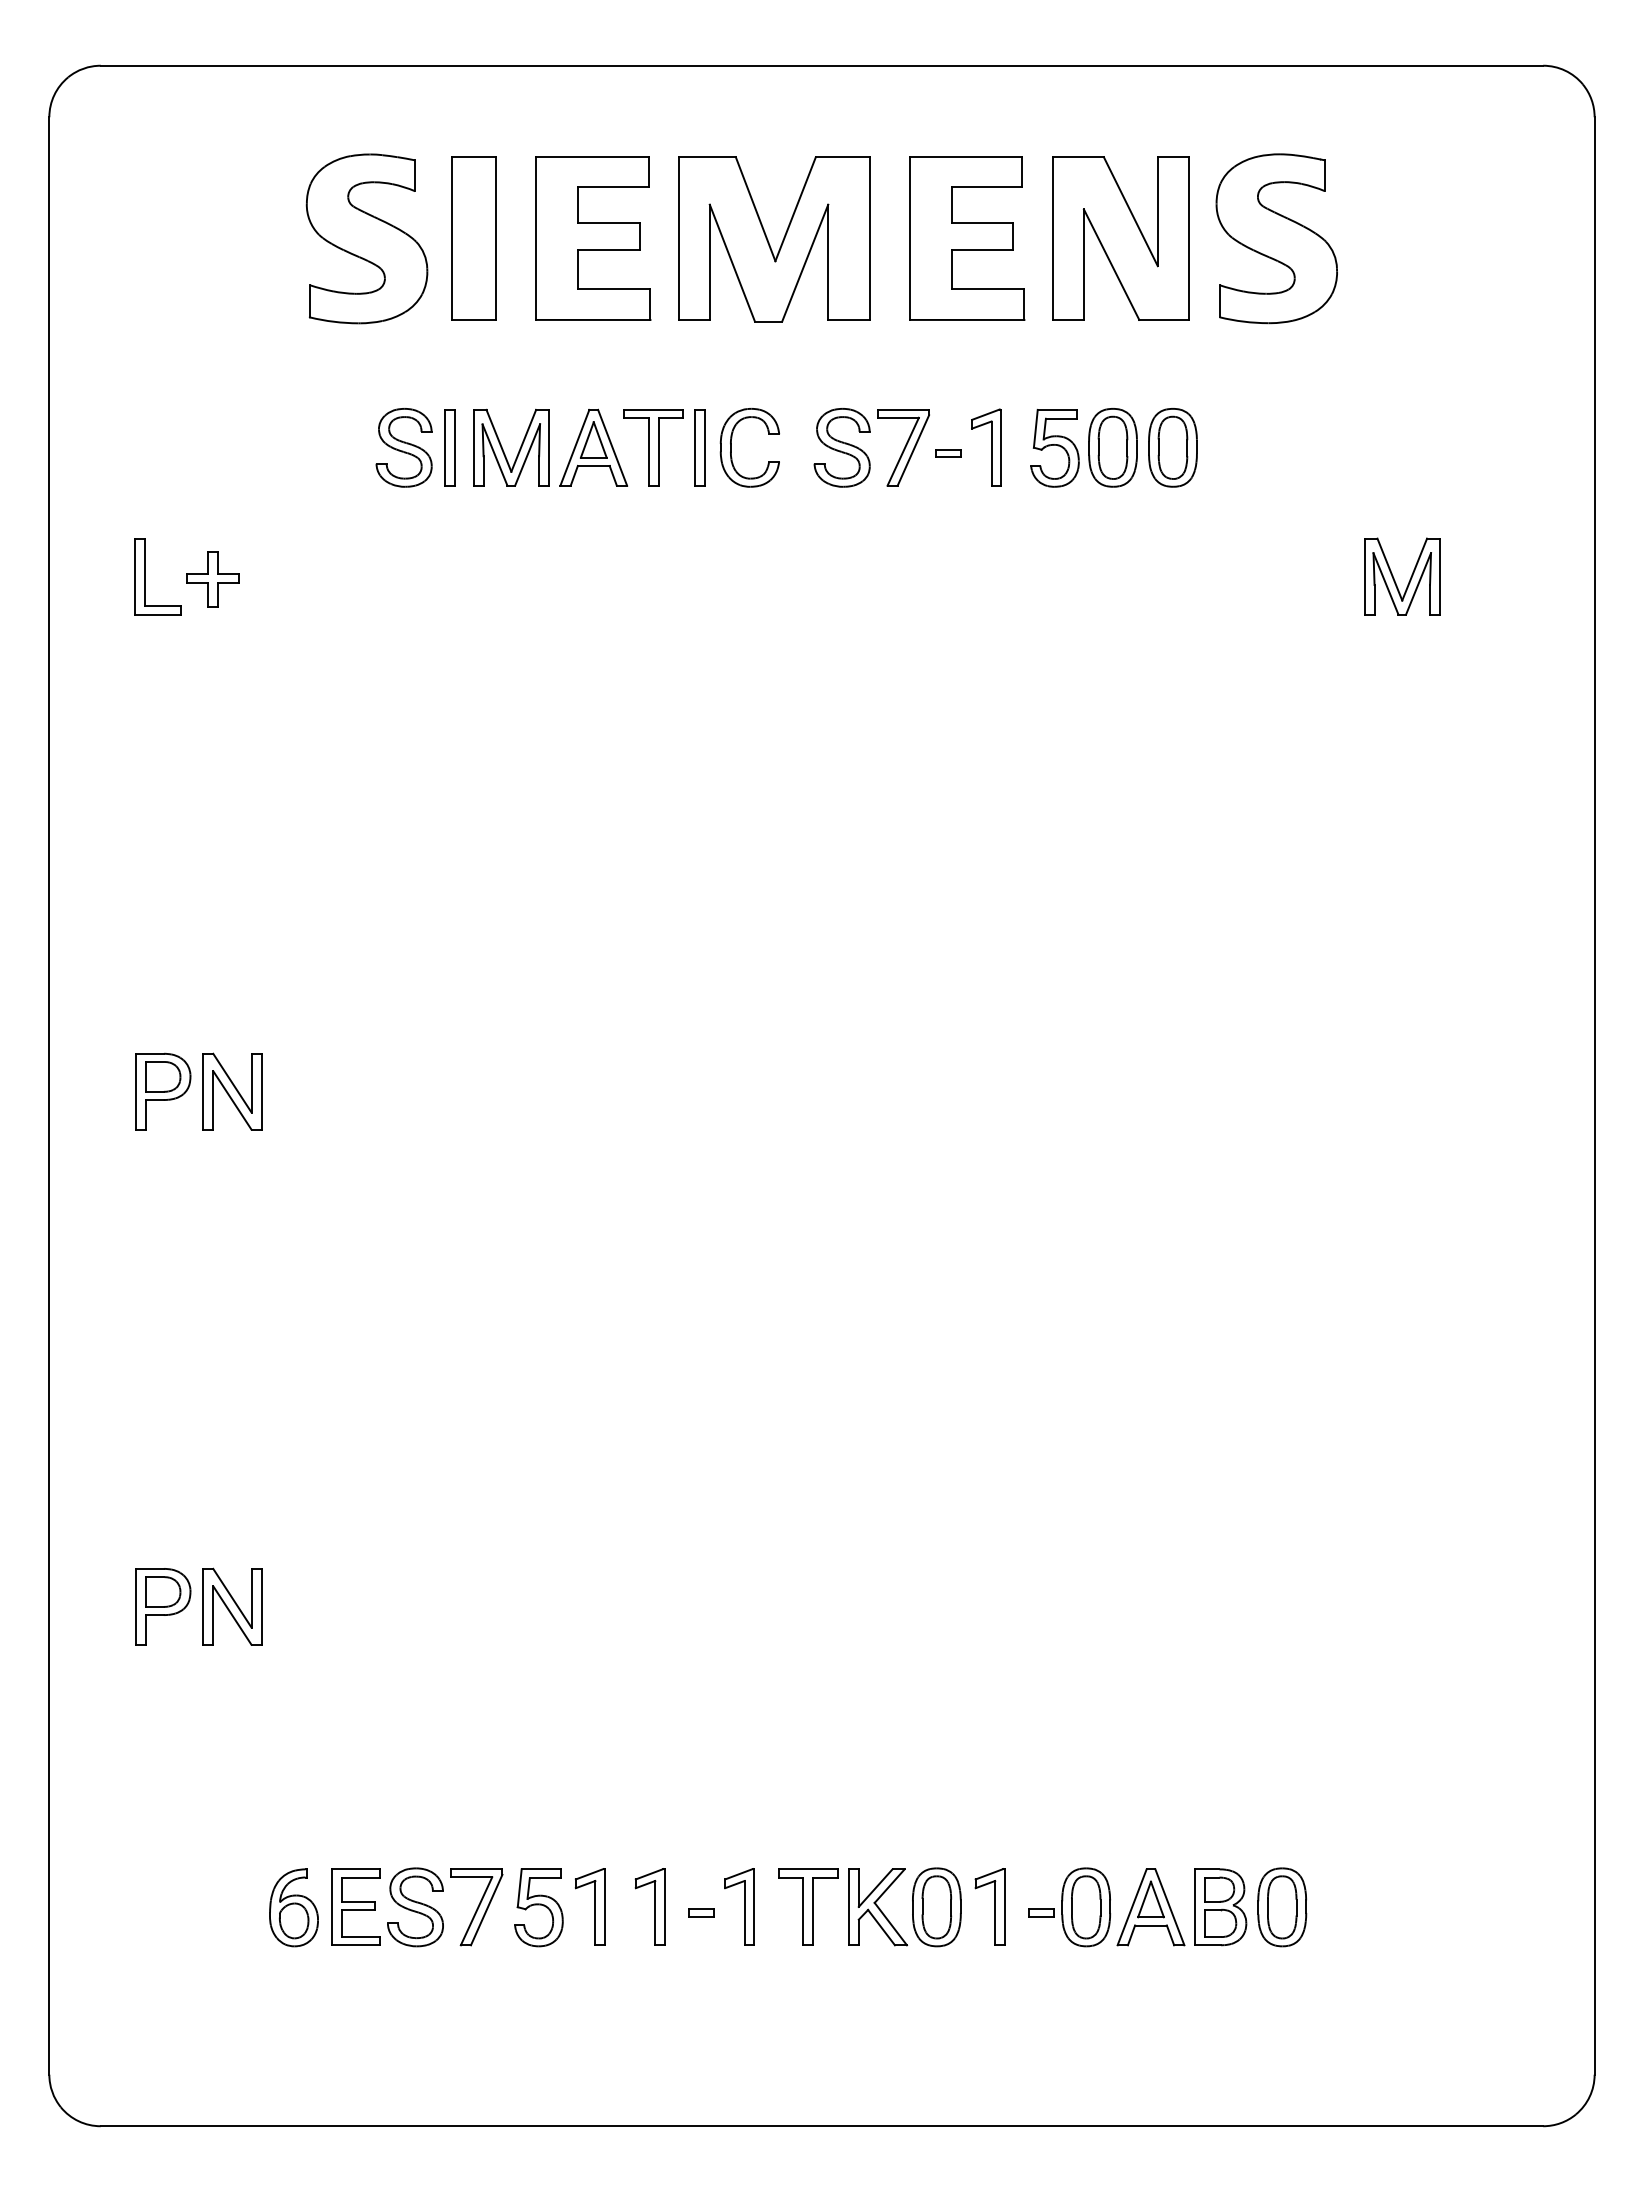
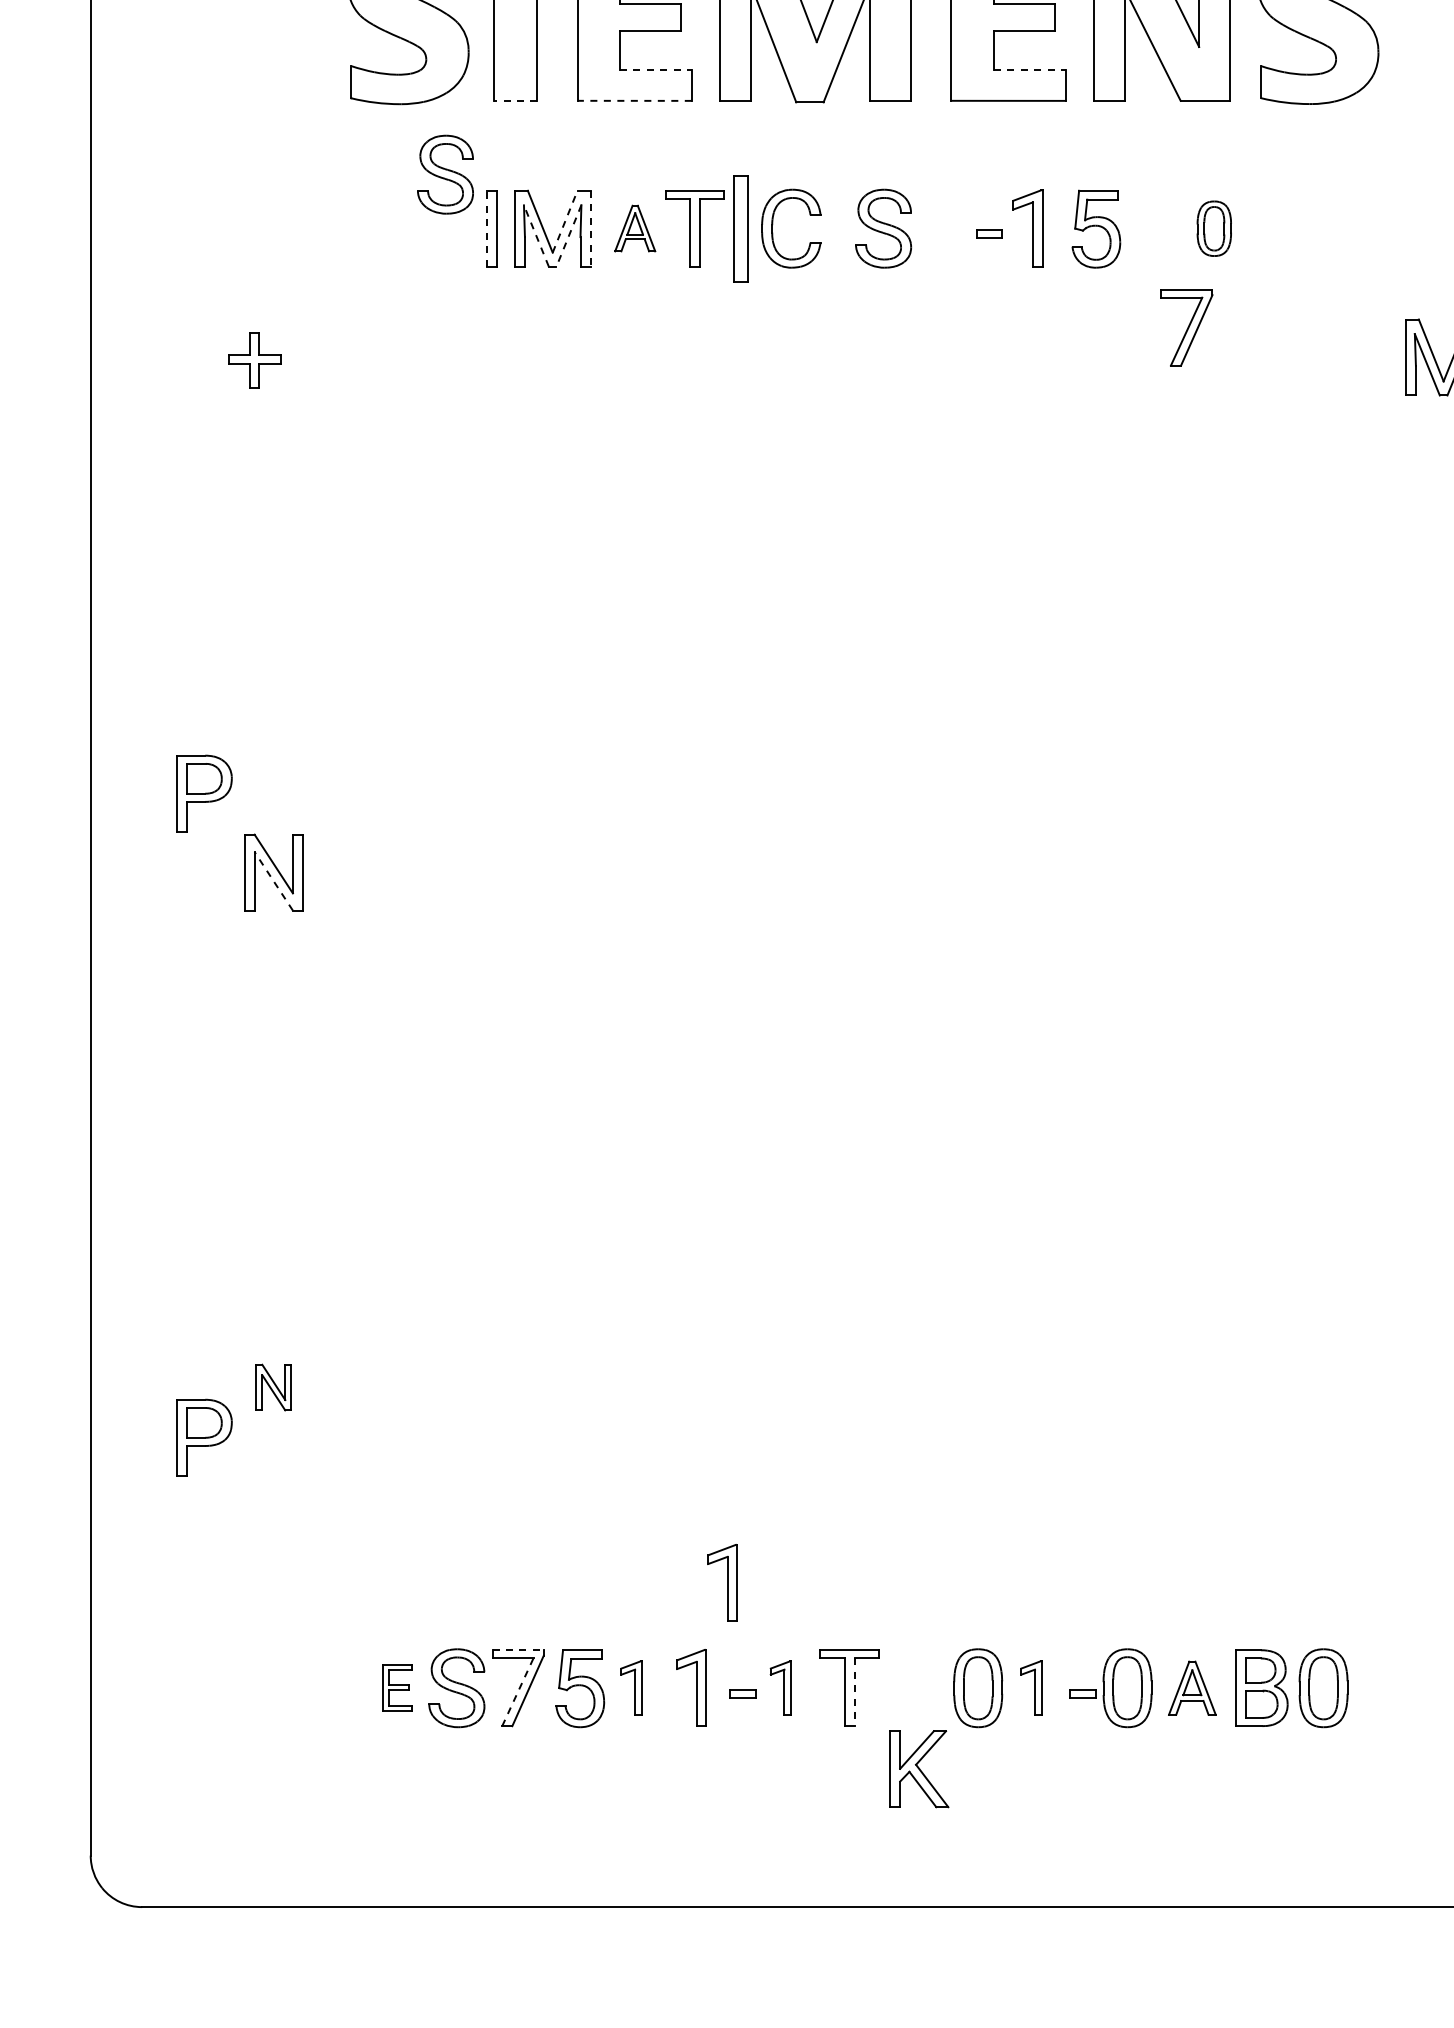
line: (614, 288) -> (655, 69), solid -> dashed
line: (988, 288) -> (1029, 69), solid -> dashed
line: (474, 319) -> (515, 100), solid -> dashed
line: (592, 319) -> (633, 100), solid -> dashed
line: (523, 440) -> (564, 221), solid -> dashed
part: (403, 447) -> (444, 174), moved
line: (445, 447) -> (486, 228), solid -> dashed
line: (549, 447) -> (590, 228), solid -> dashed
part: (593, 447) -> (634, 228), size x0.6
part: (699, 447) -> (740, 228), size x1.4
part: (903, 447) -> (1186, 327), moved
part: (1112, 447) -> (1153, 228), removed
part: (1172, 447) -> (1213, 228), size x0.7
line: (494, 454) -> (535, 235), solid -> dashed
line: (527, 455) -> (568, 236), solid -> dashed
part: (145, 576) -> (186, 357), removed
part: (163, 1091) -> (204, 793), moved
line: (232, 1100) -> (273, 881), solid -> dashed
part: (163, 1606) -> (204, 1437), moved
part: (232, 1606) -> (273, 1387), size x0.6
part: (680, 1801) -> (721, 1582), added
line: (476, 1869) -> (517, 1650), solid -> dashed
part: (355, 1906) -> (396, 1687), size x0.6
part: (589, 1906) -> (630, 1687), size x0.7
part: (739, 1906) -> (780, 1687), size x0.7
part: (989, 1906) -> (1030, 1687), size x0.7
part: (293, 1907) -> (334, 1688), removed
part: (877, 1907) -> (918, 1769), moved
part: (1150, 1907) -> (1191, 1688), size x0.7
line: (476, 1910) -> (517, 1691), solid -> dashed
line: (813, 1911) -> (854, 1692), solid -> dashed

